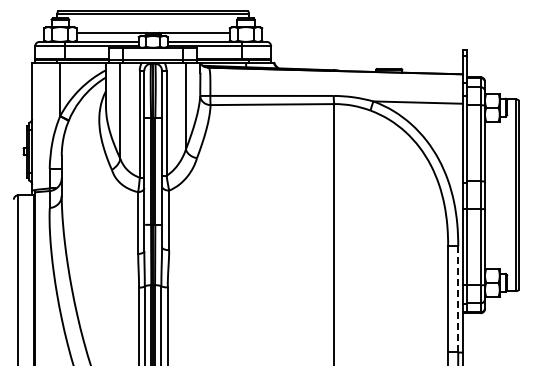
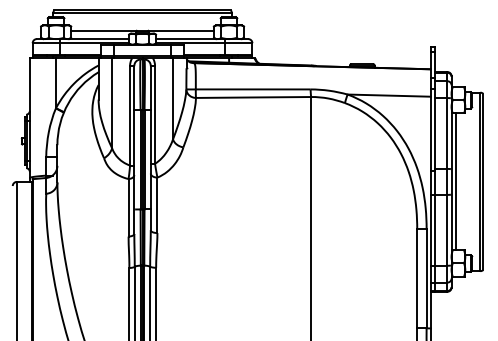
line: (489, 194) -> (455, 181), added
line: (458, 299) -> (426, 278), dashed -> solid

